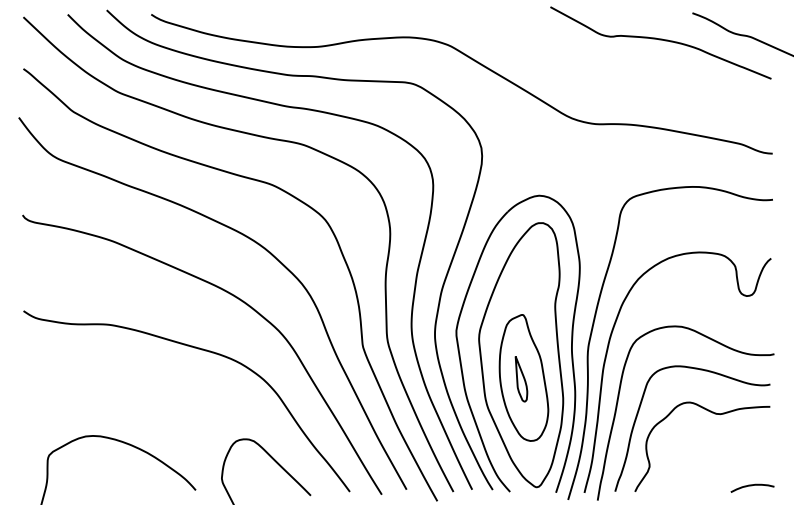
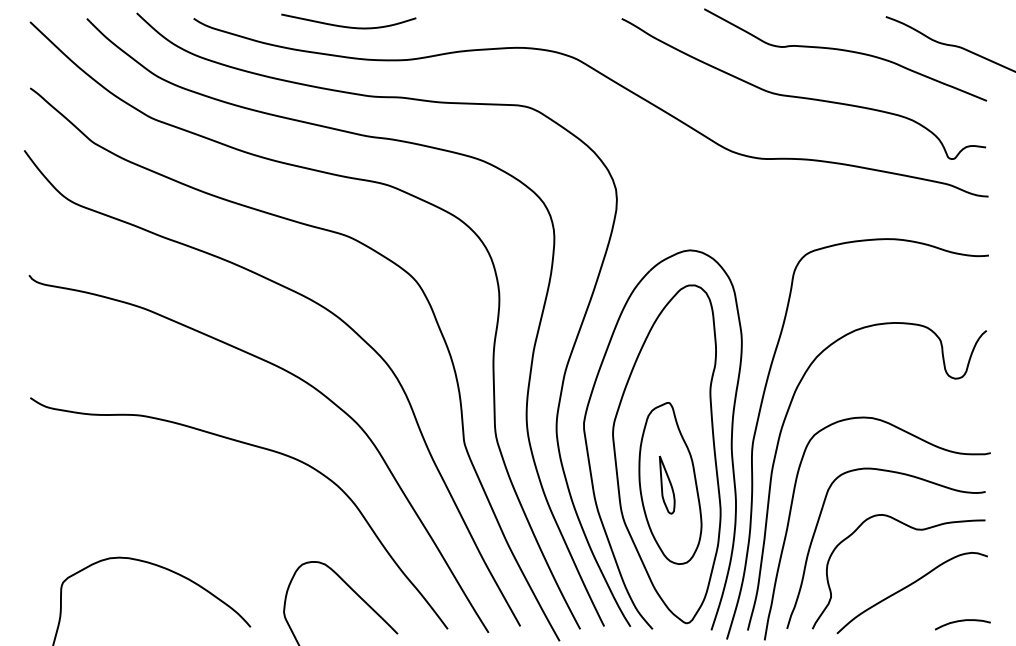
curve: (272, 20) -> (348, 26), added
curve: (627, 75) -> (802, 96), added
curve: (709, 459) -> (907, 587), added

